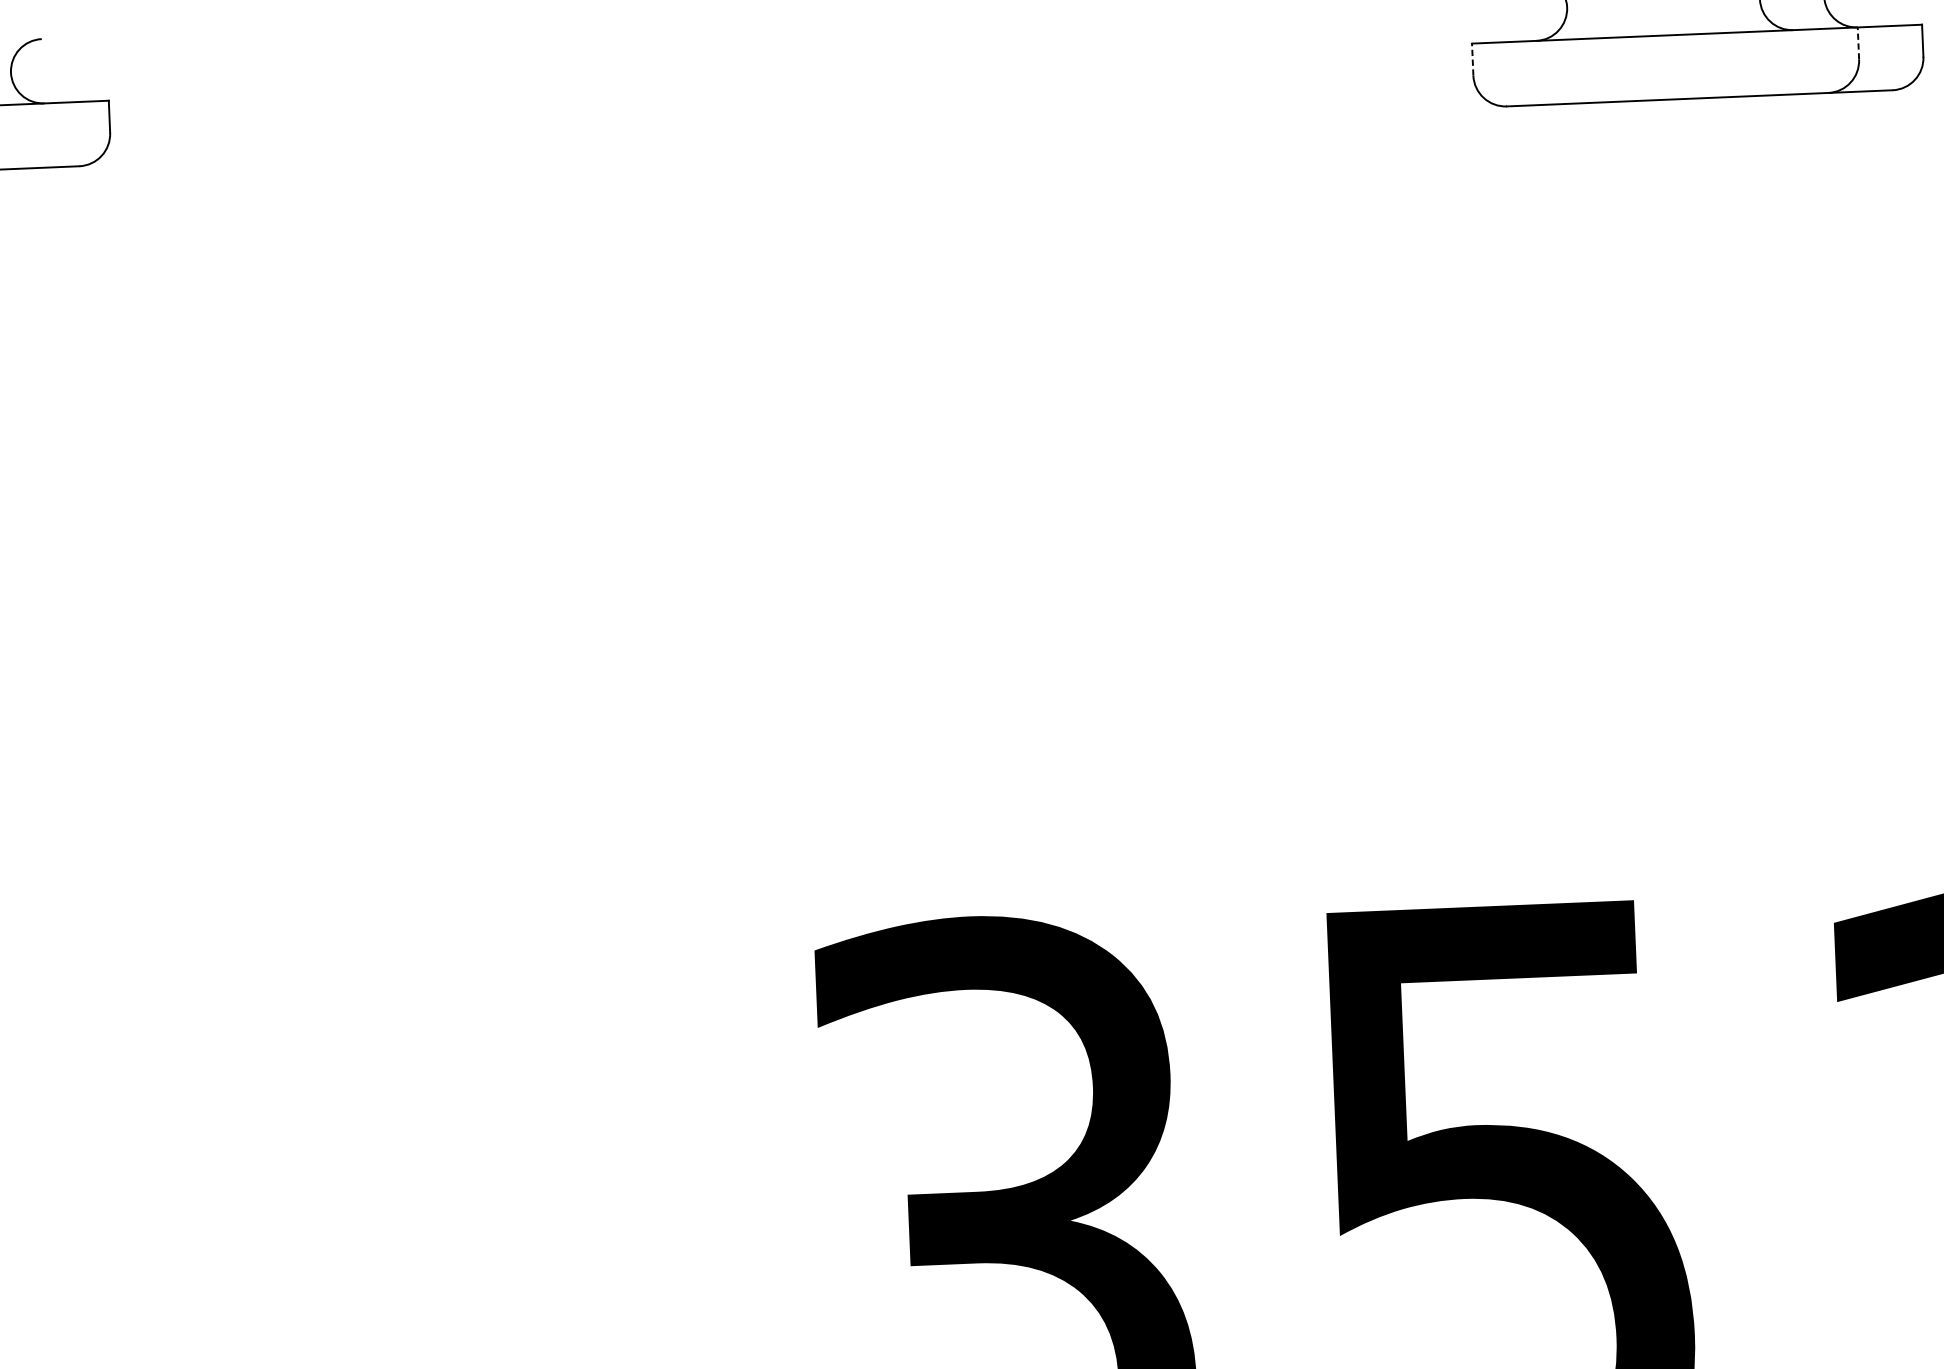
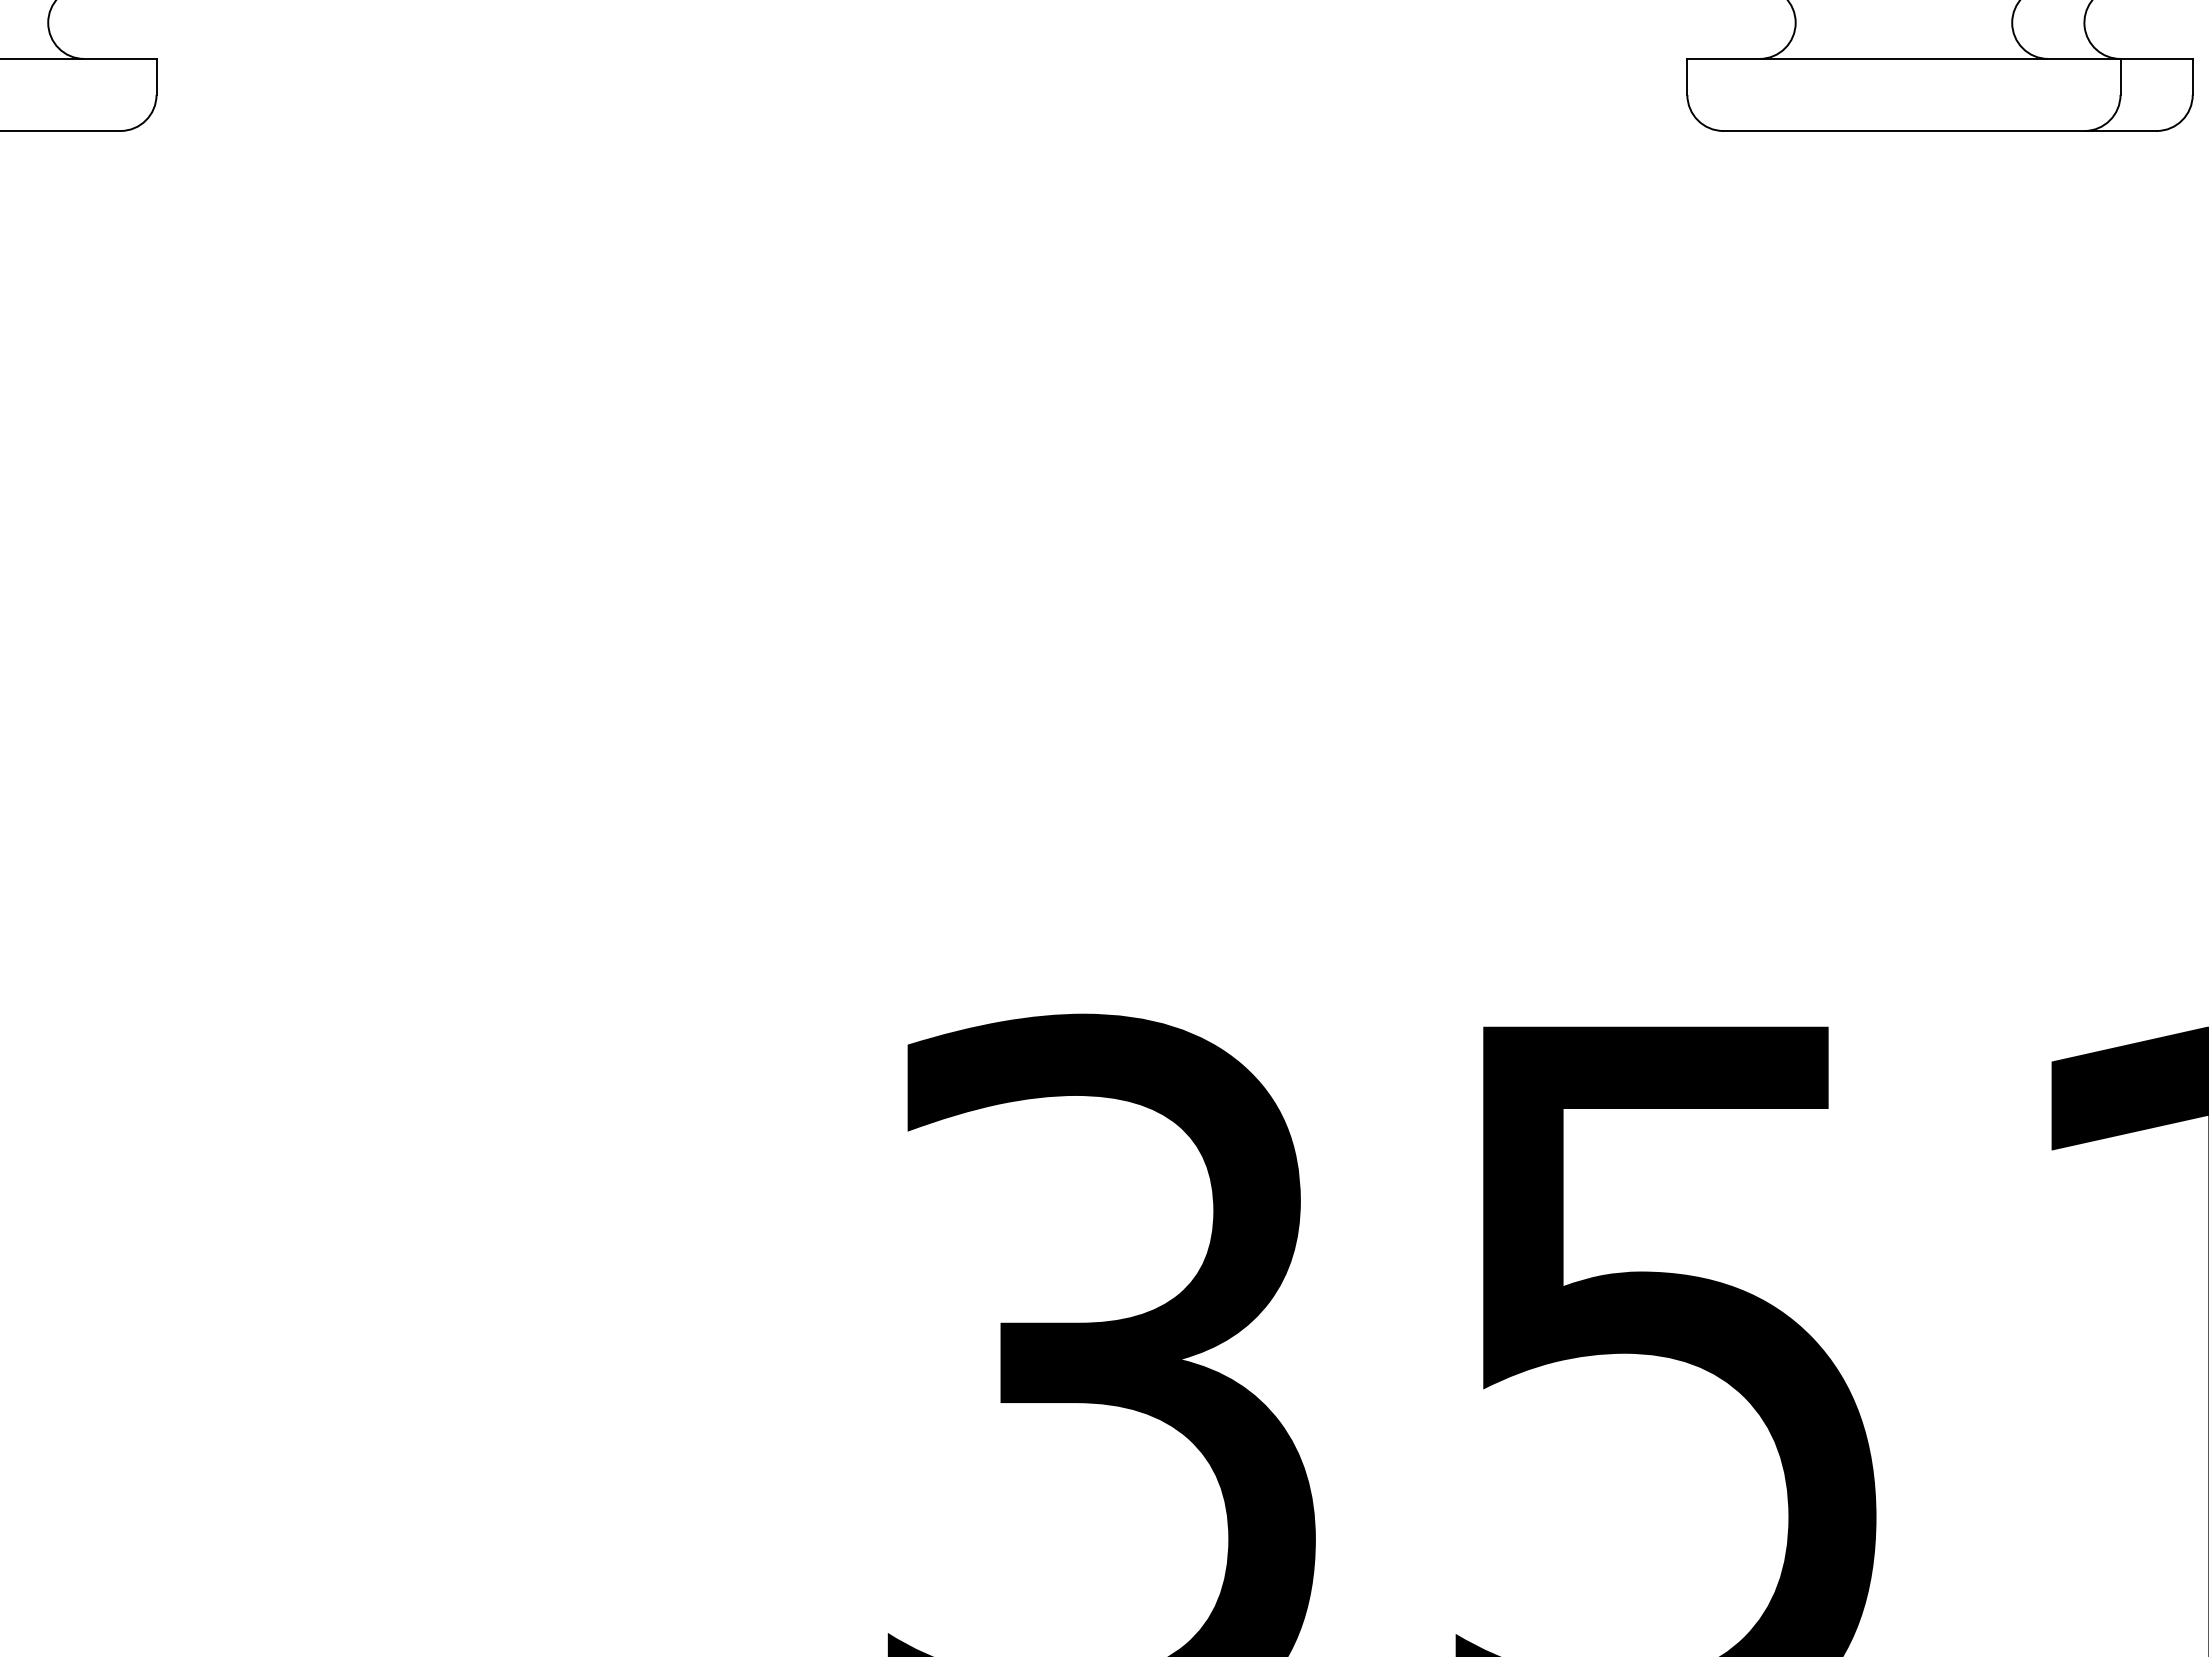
line: (1858, 43) -> (2120, 76), dashed -> solid
line: (1472, 59) -> (1687, 76), dashed -> solid

